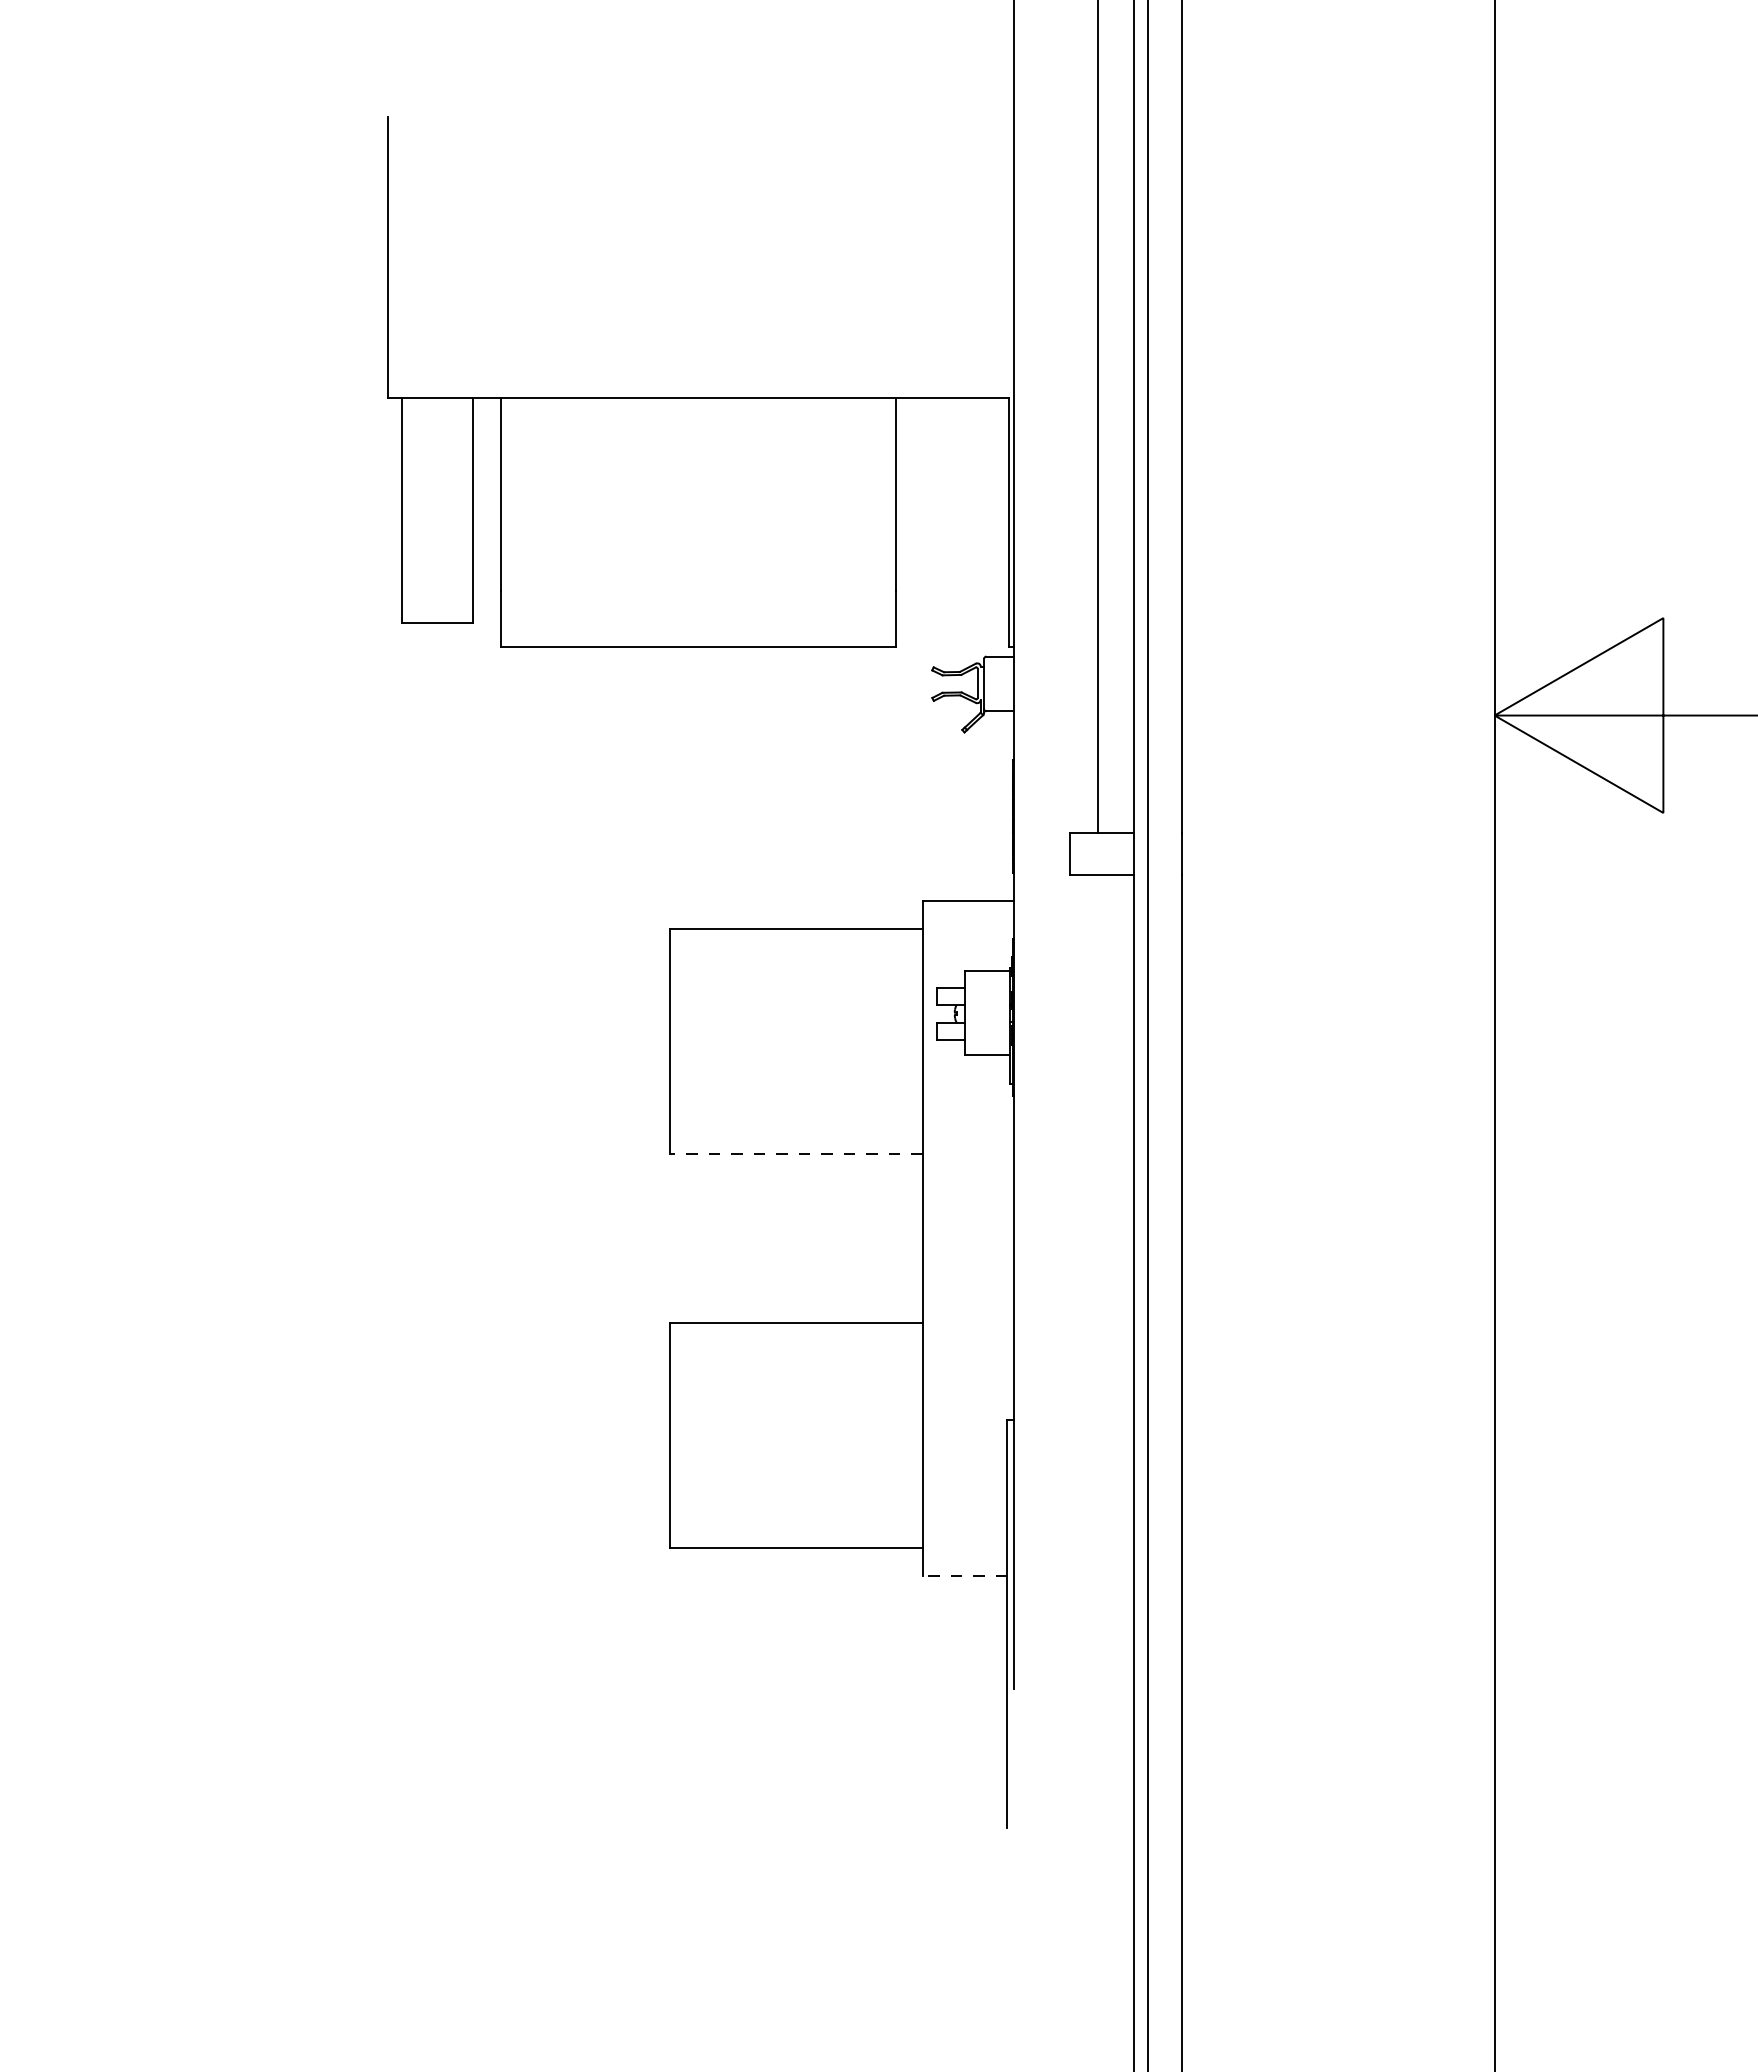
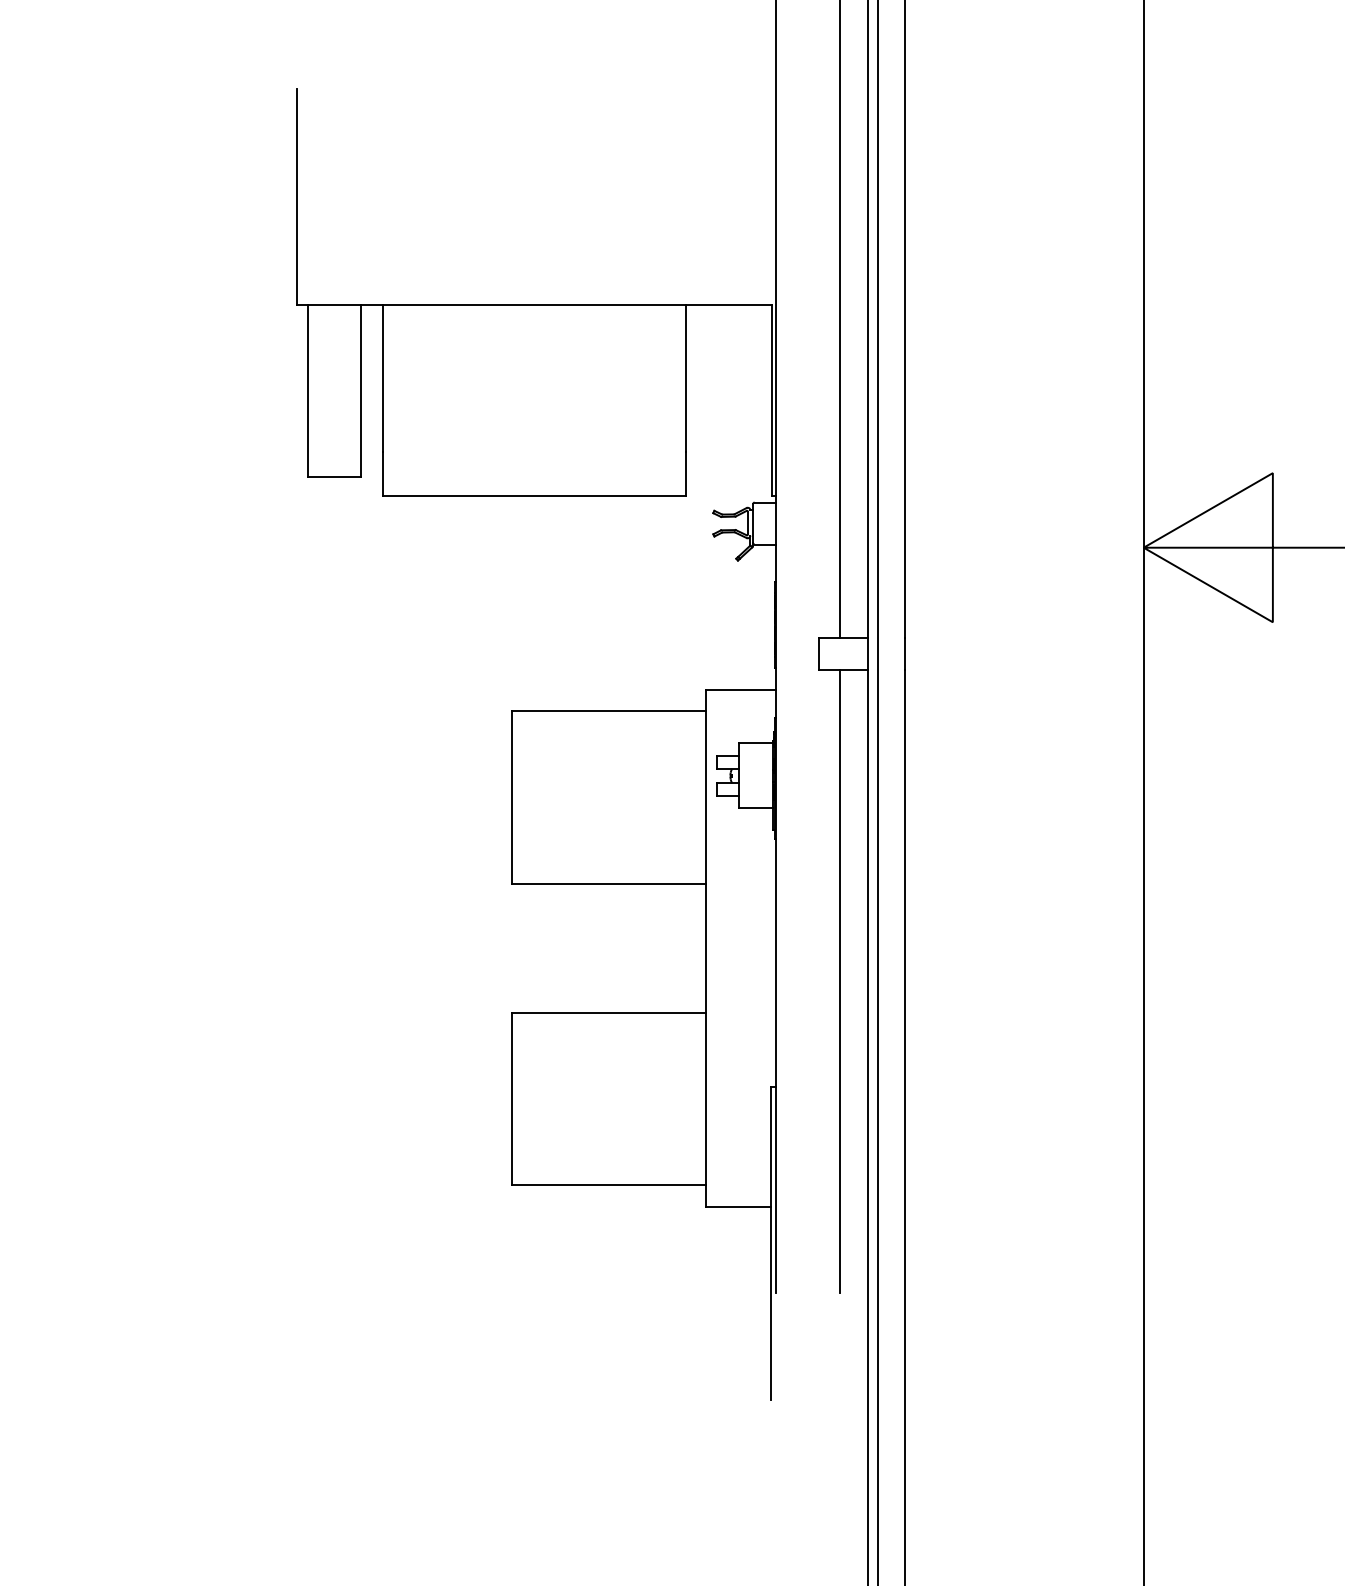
line: (796, 1154) -> (609, 883), dashed -> solid
line: (1098, 1281) -> (840, 980), added
line: (964, 1576) -> (737, 1206), dashed -> solid

